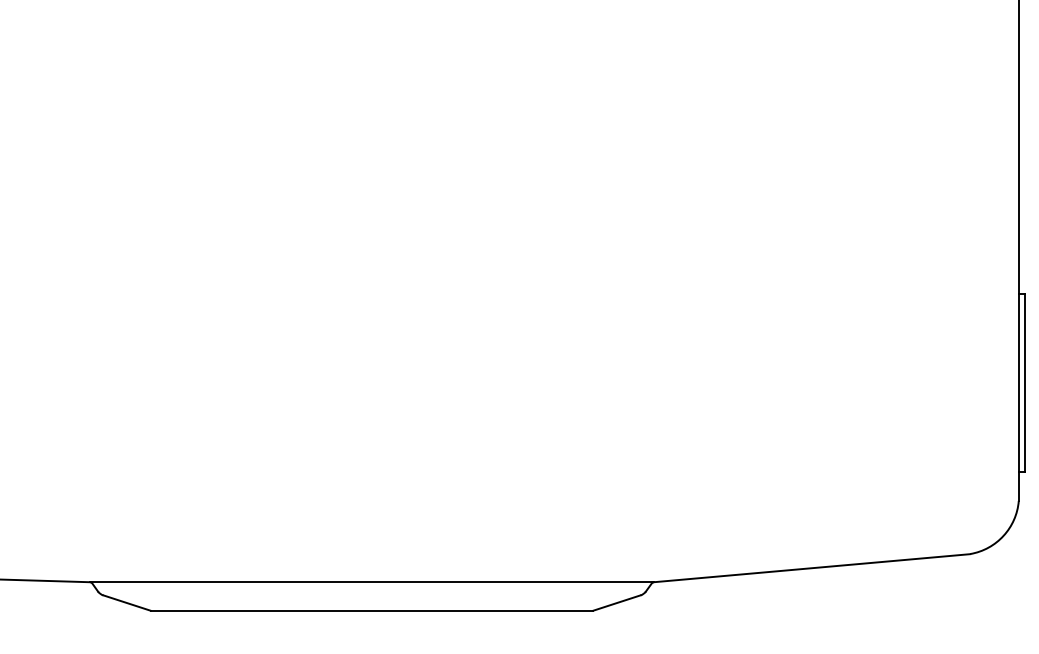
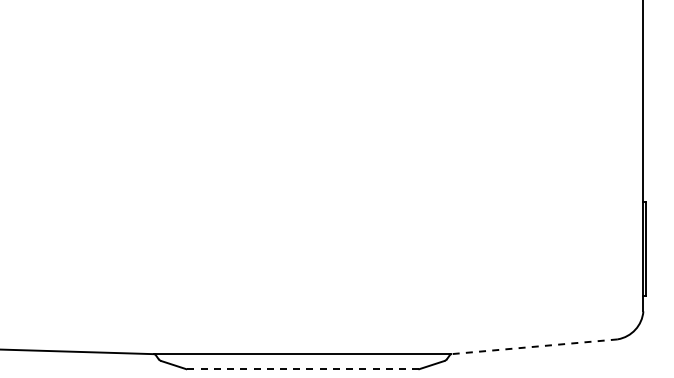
line: (811, 567) -> (534, 346), solid -> dashed
line: (371, 611) -> (302, 369), solid -> dashed

